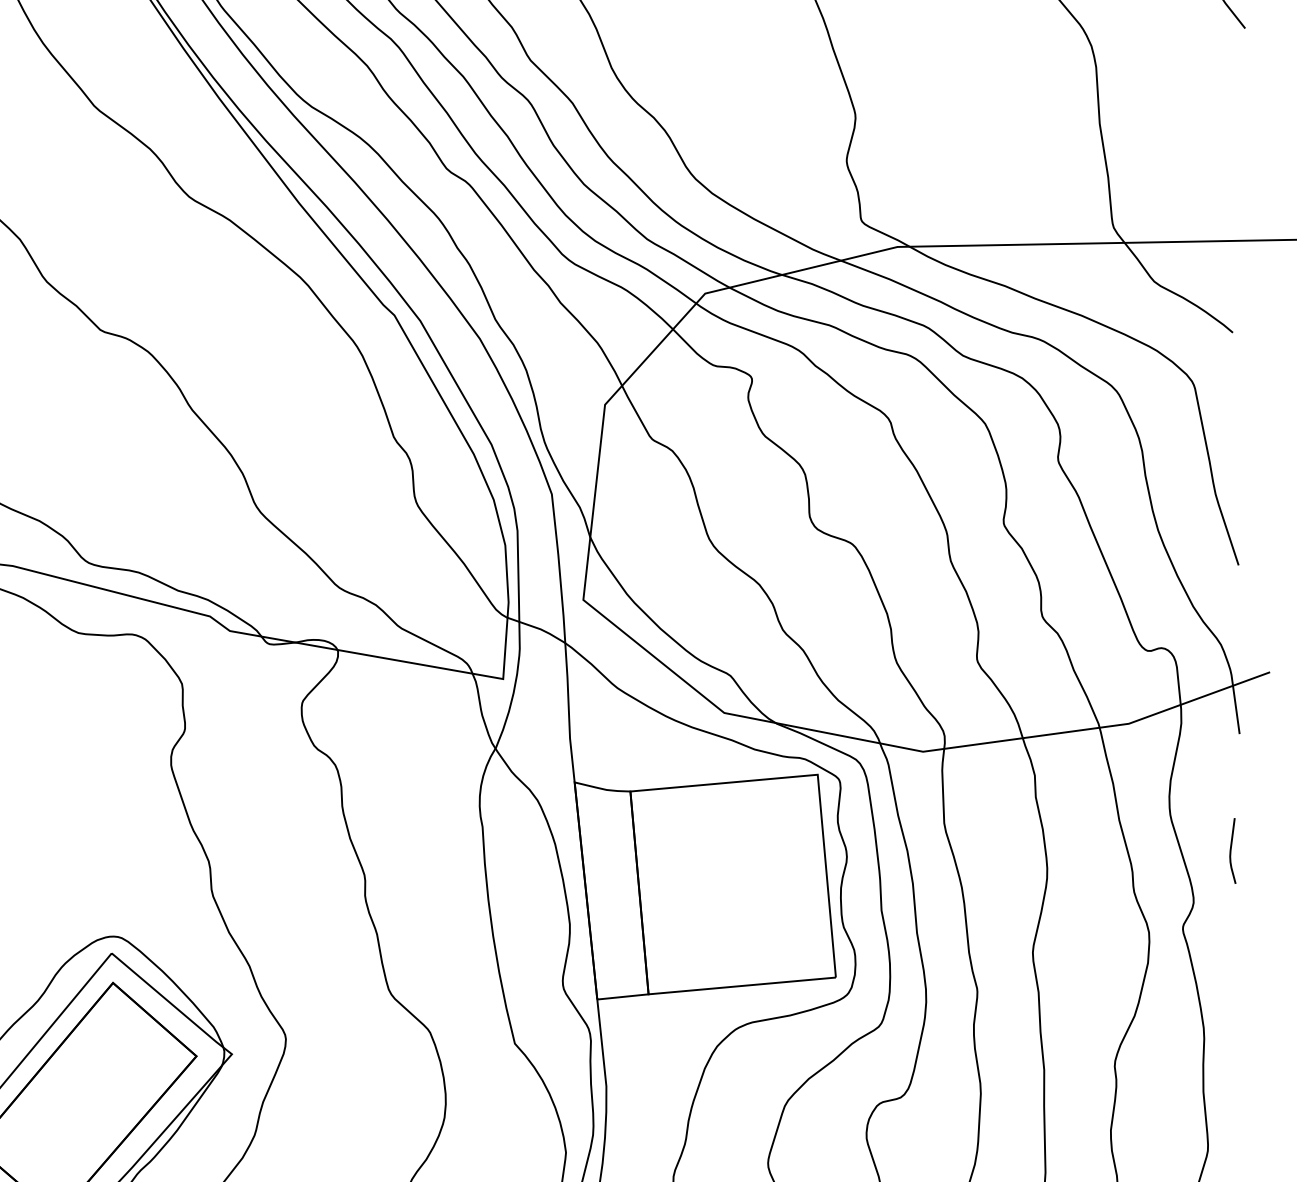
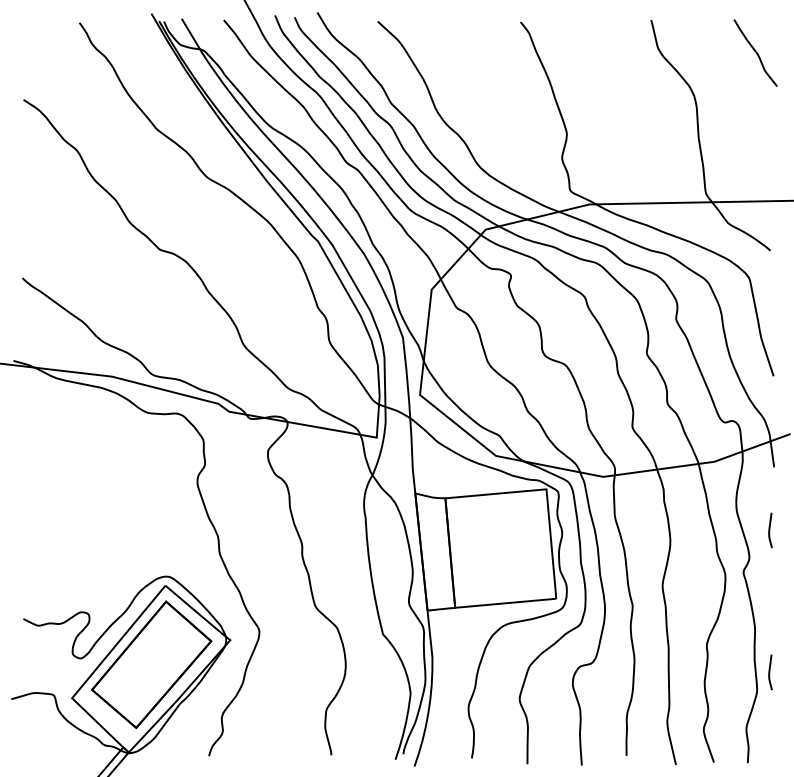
curve: (1232, 1114) -> (770, 672), added

